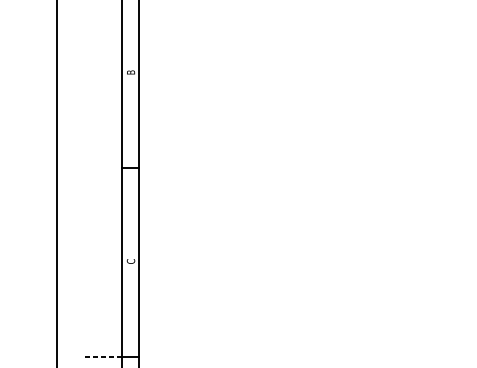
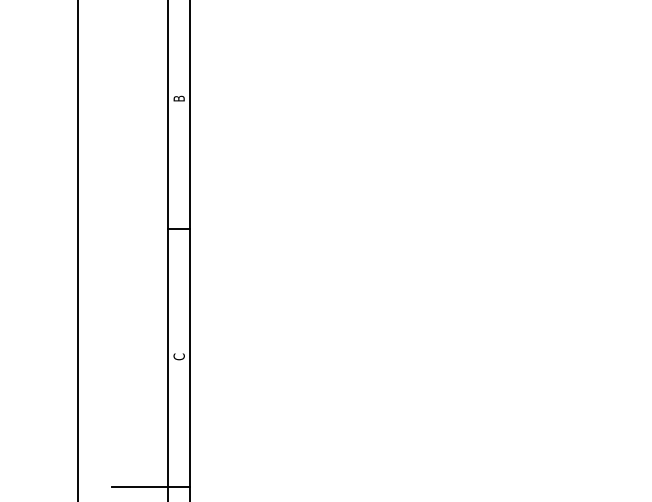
line: (101, 356) -> (139, 486), dashed -> solid

